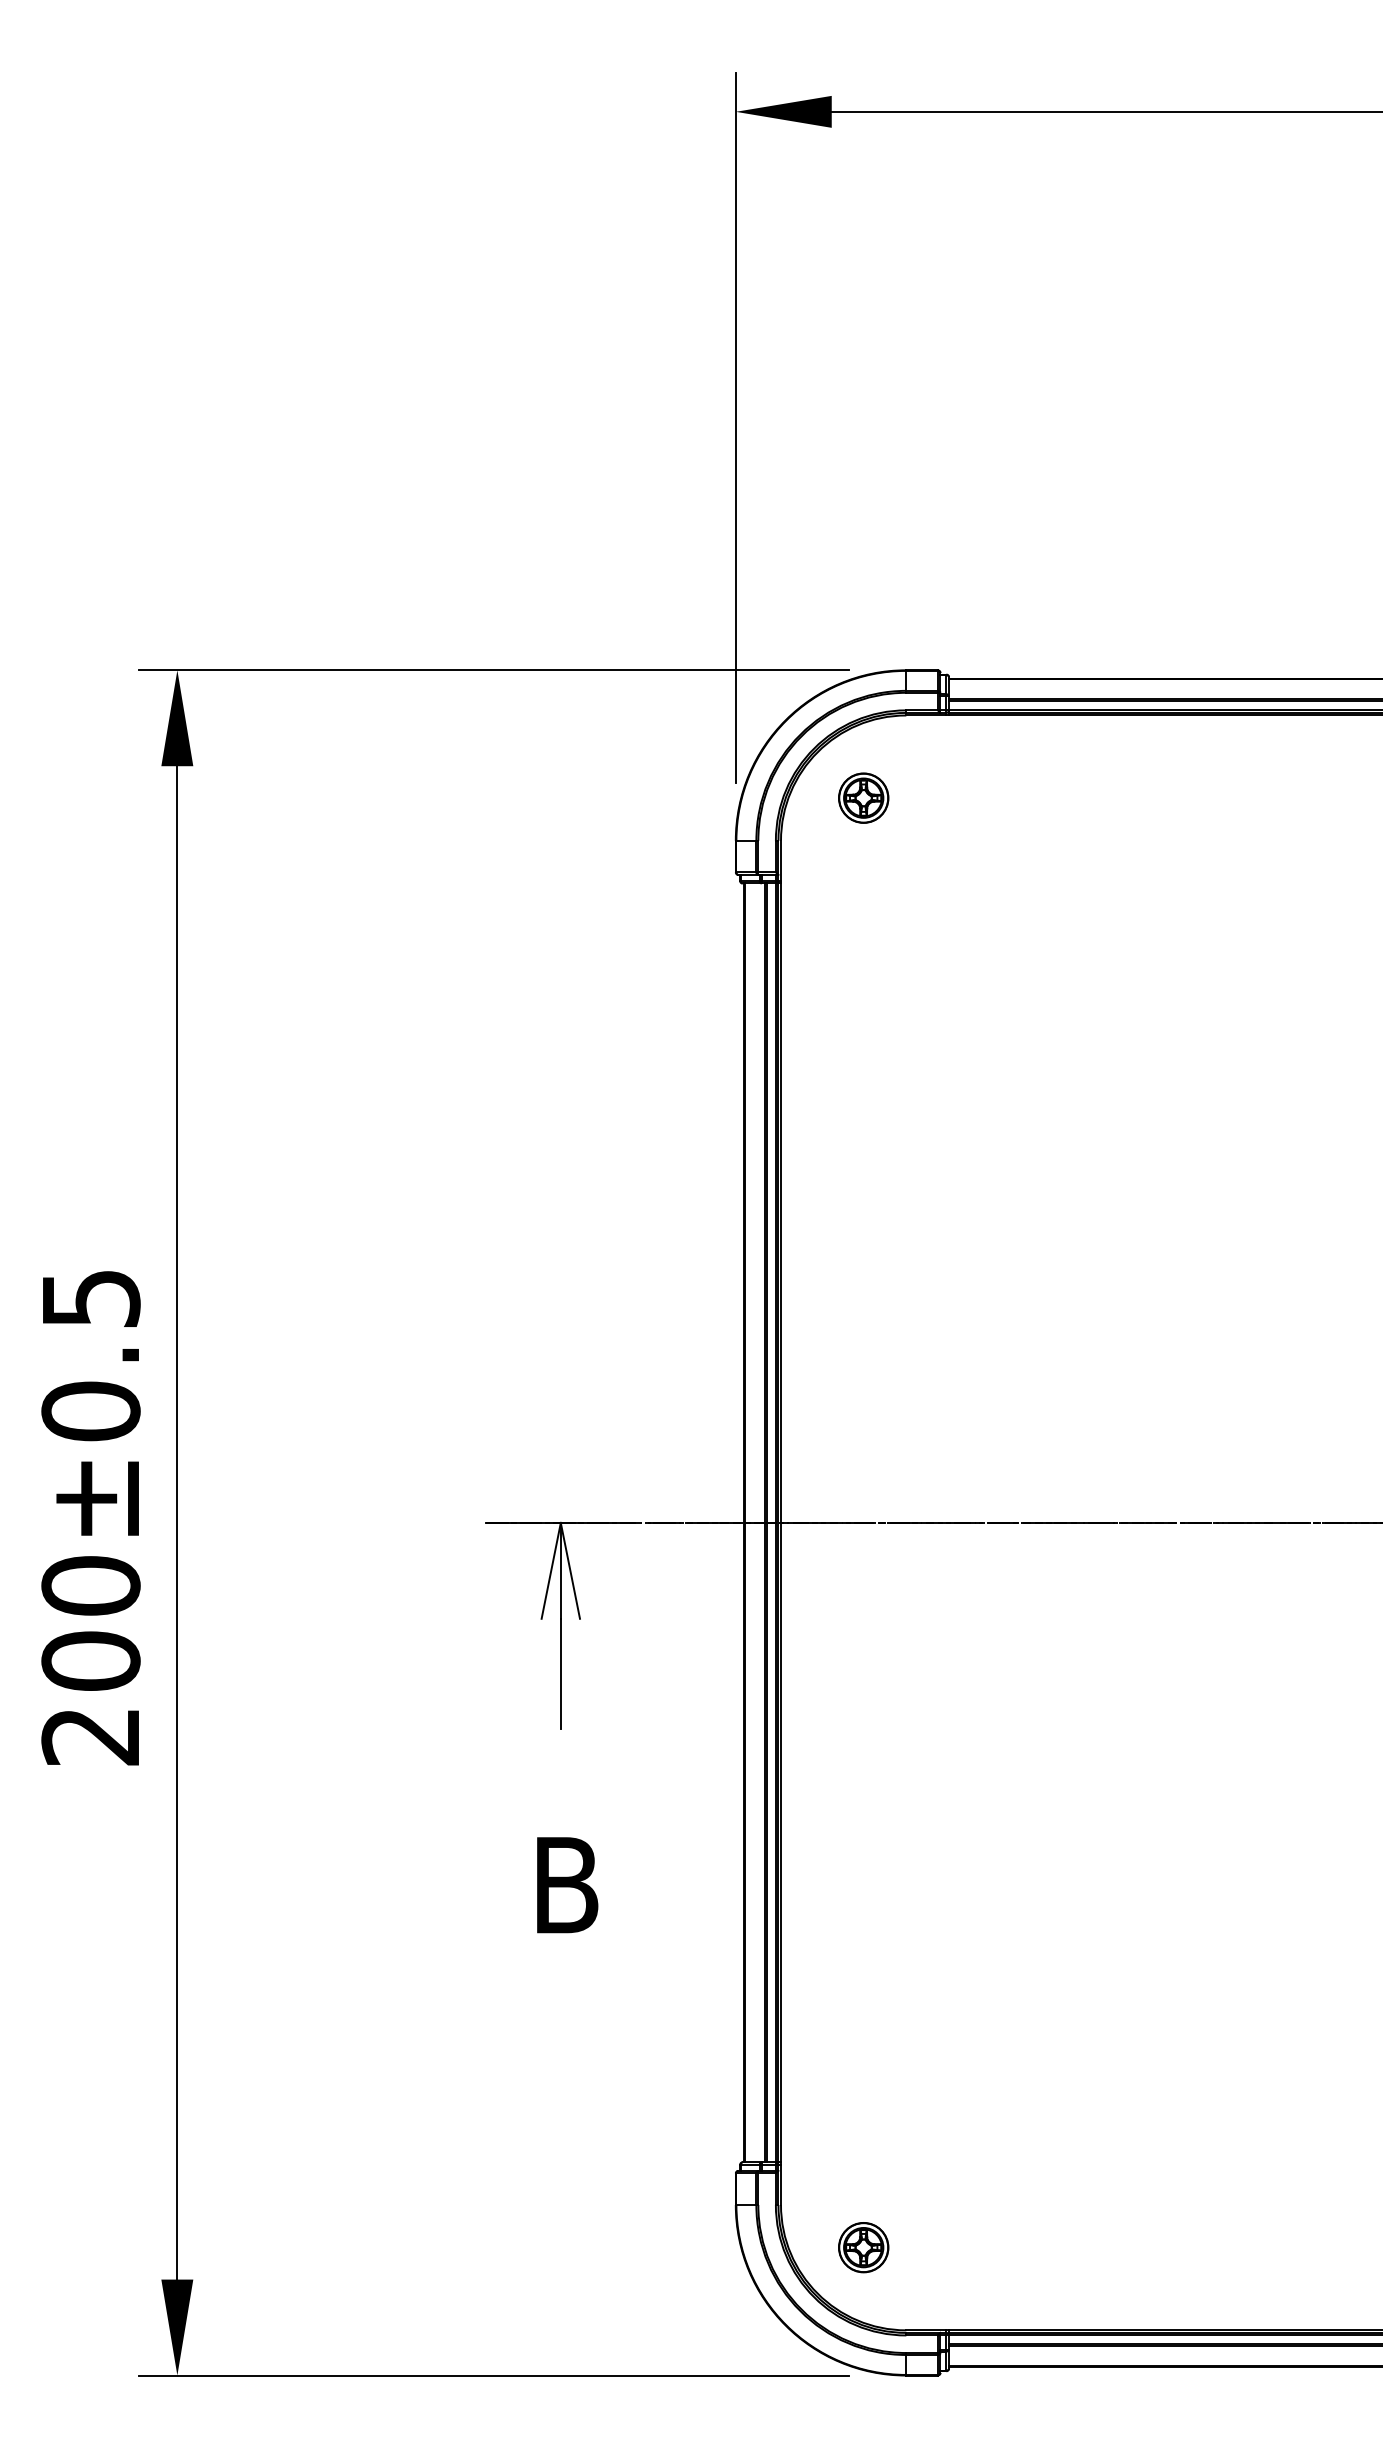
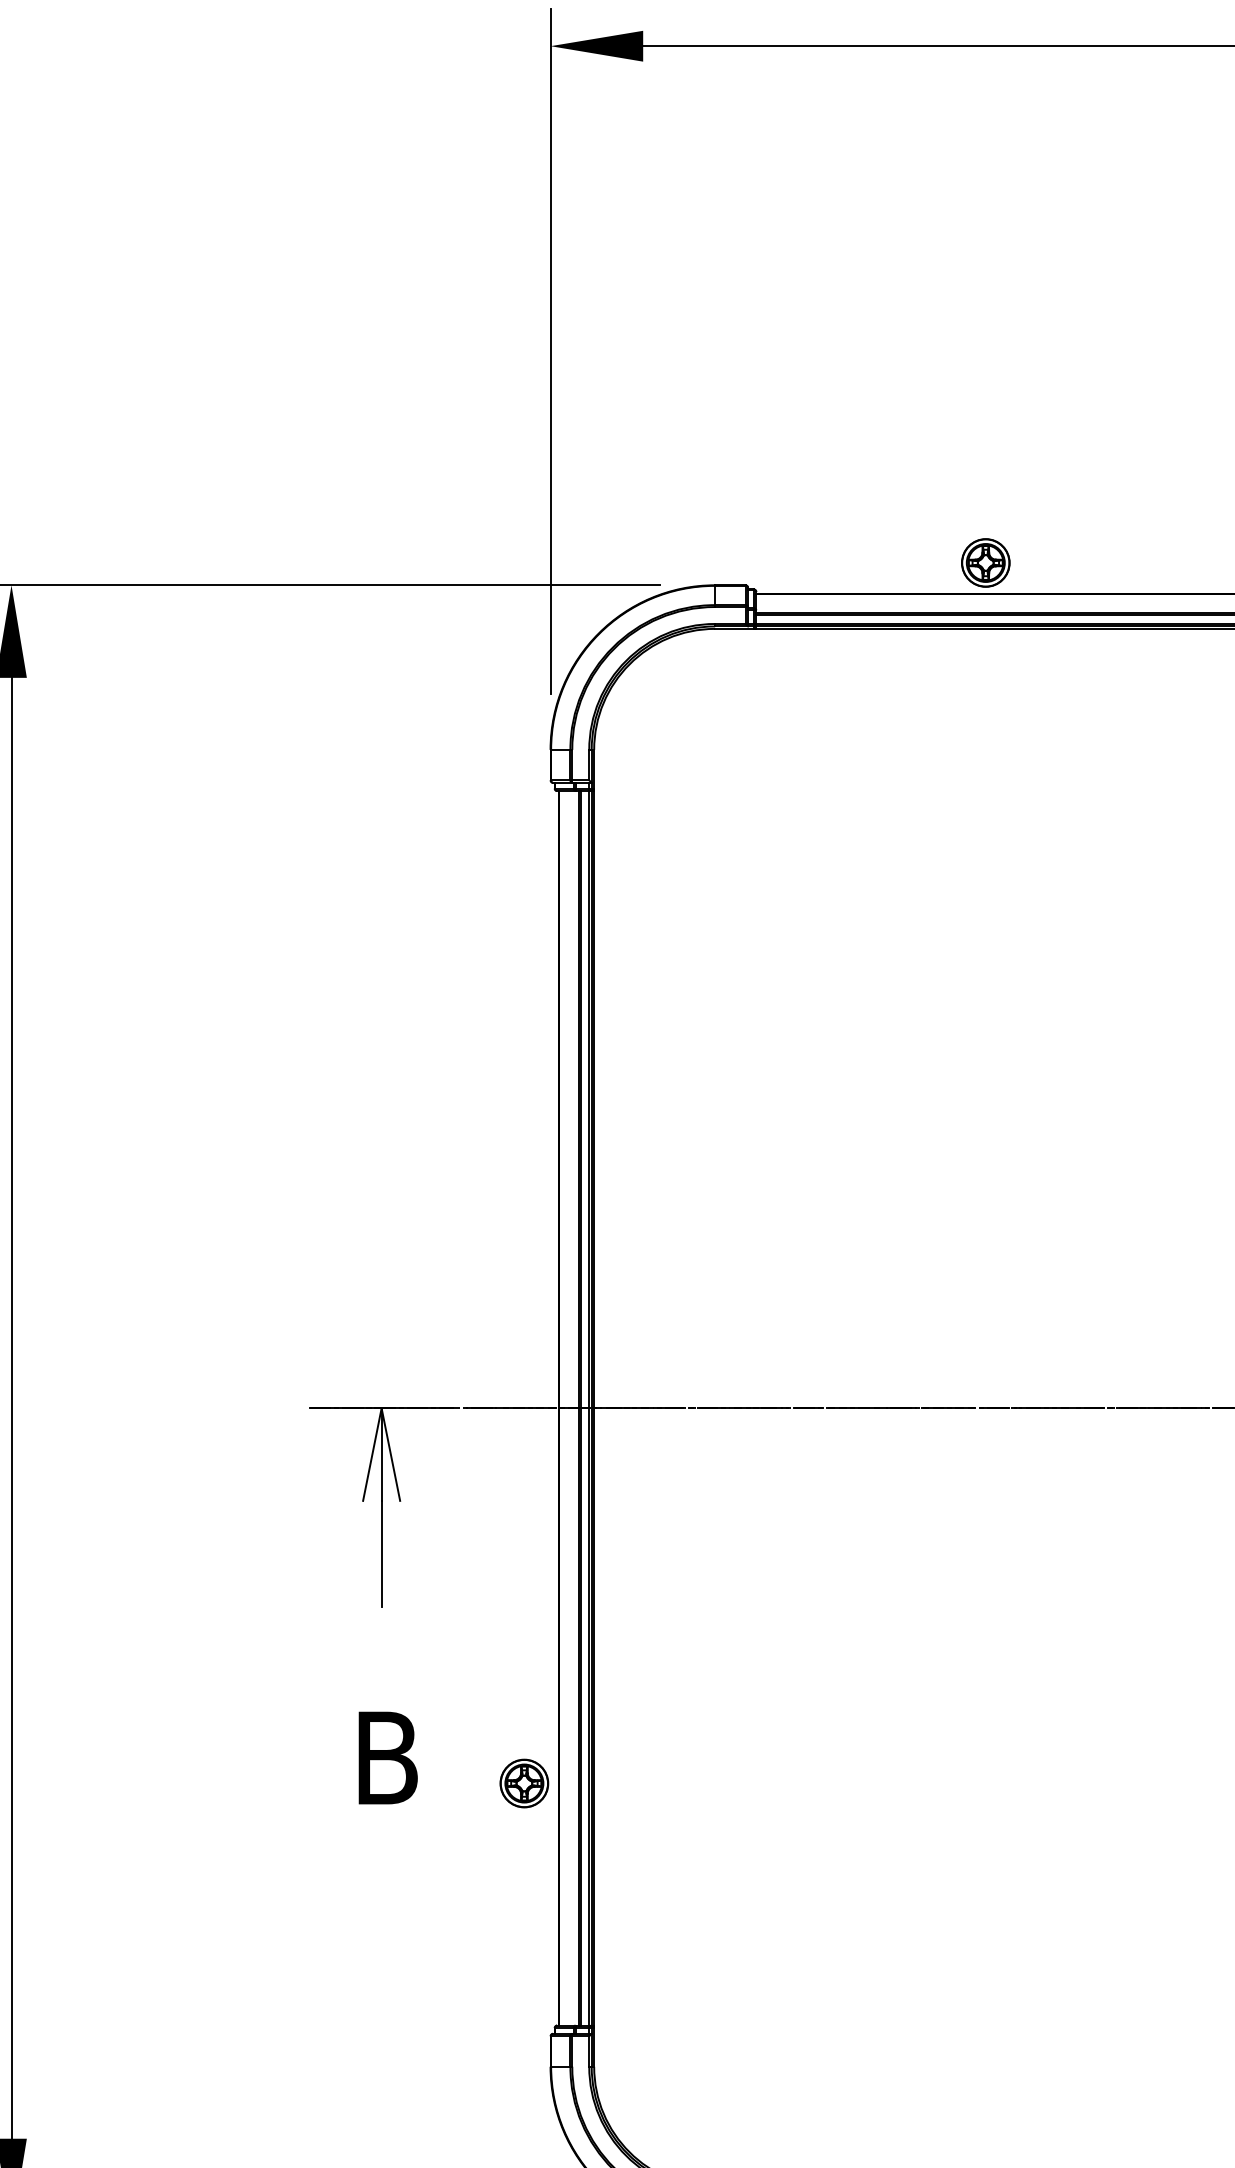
part: (863, 797) -> (985, 562), moved
part: (863, 2247) -> (524, 1783), moved

